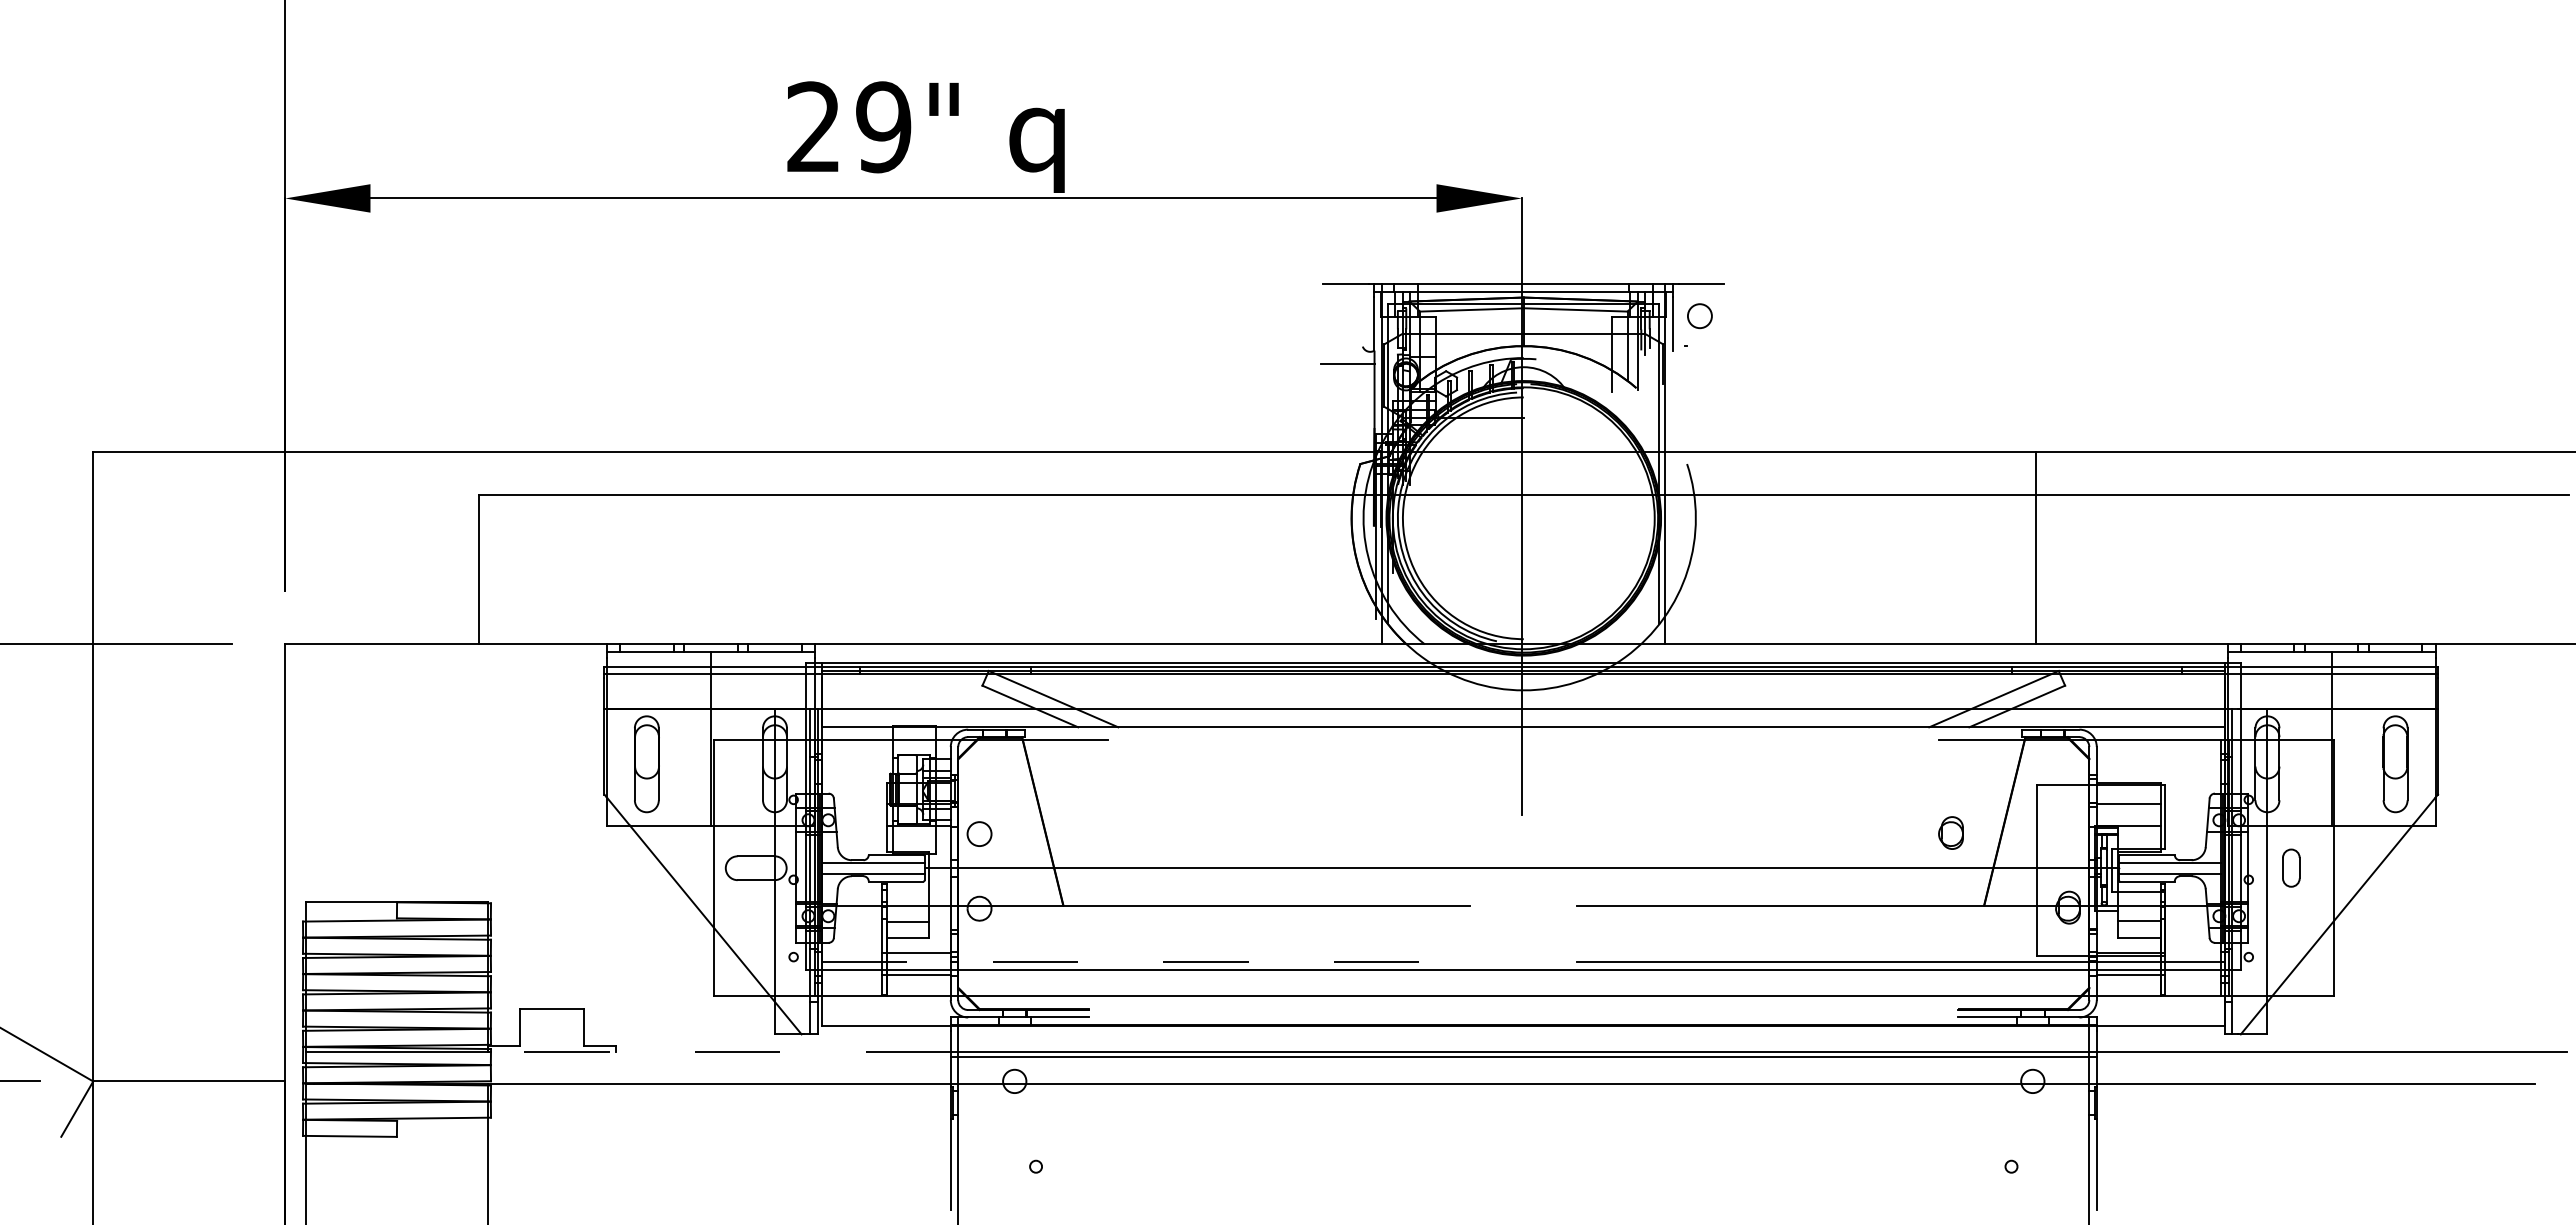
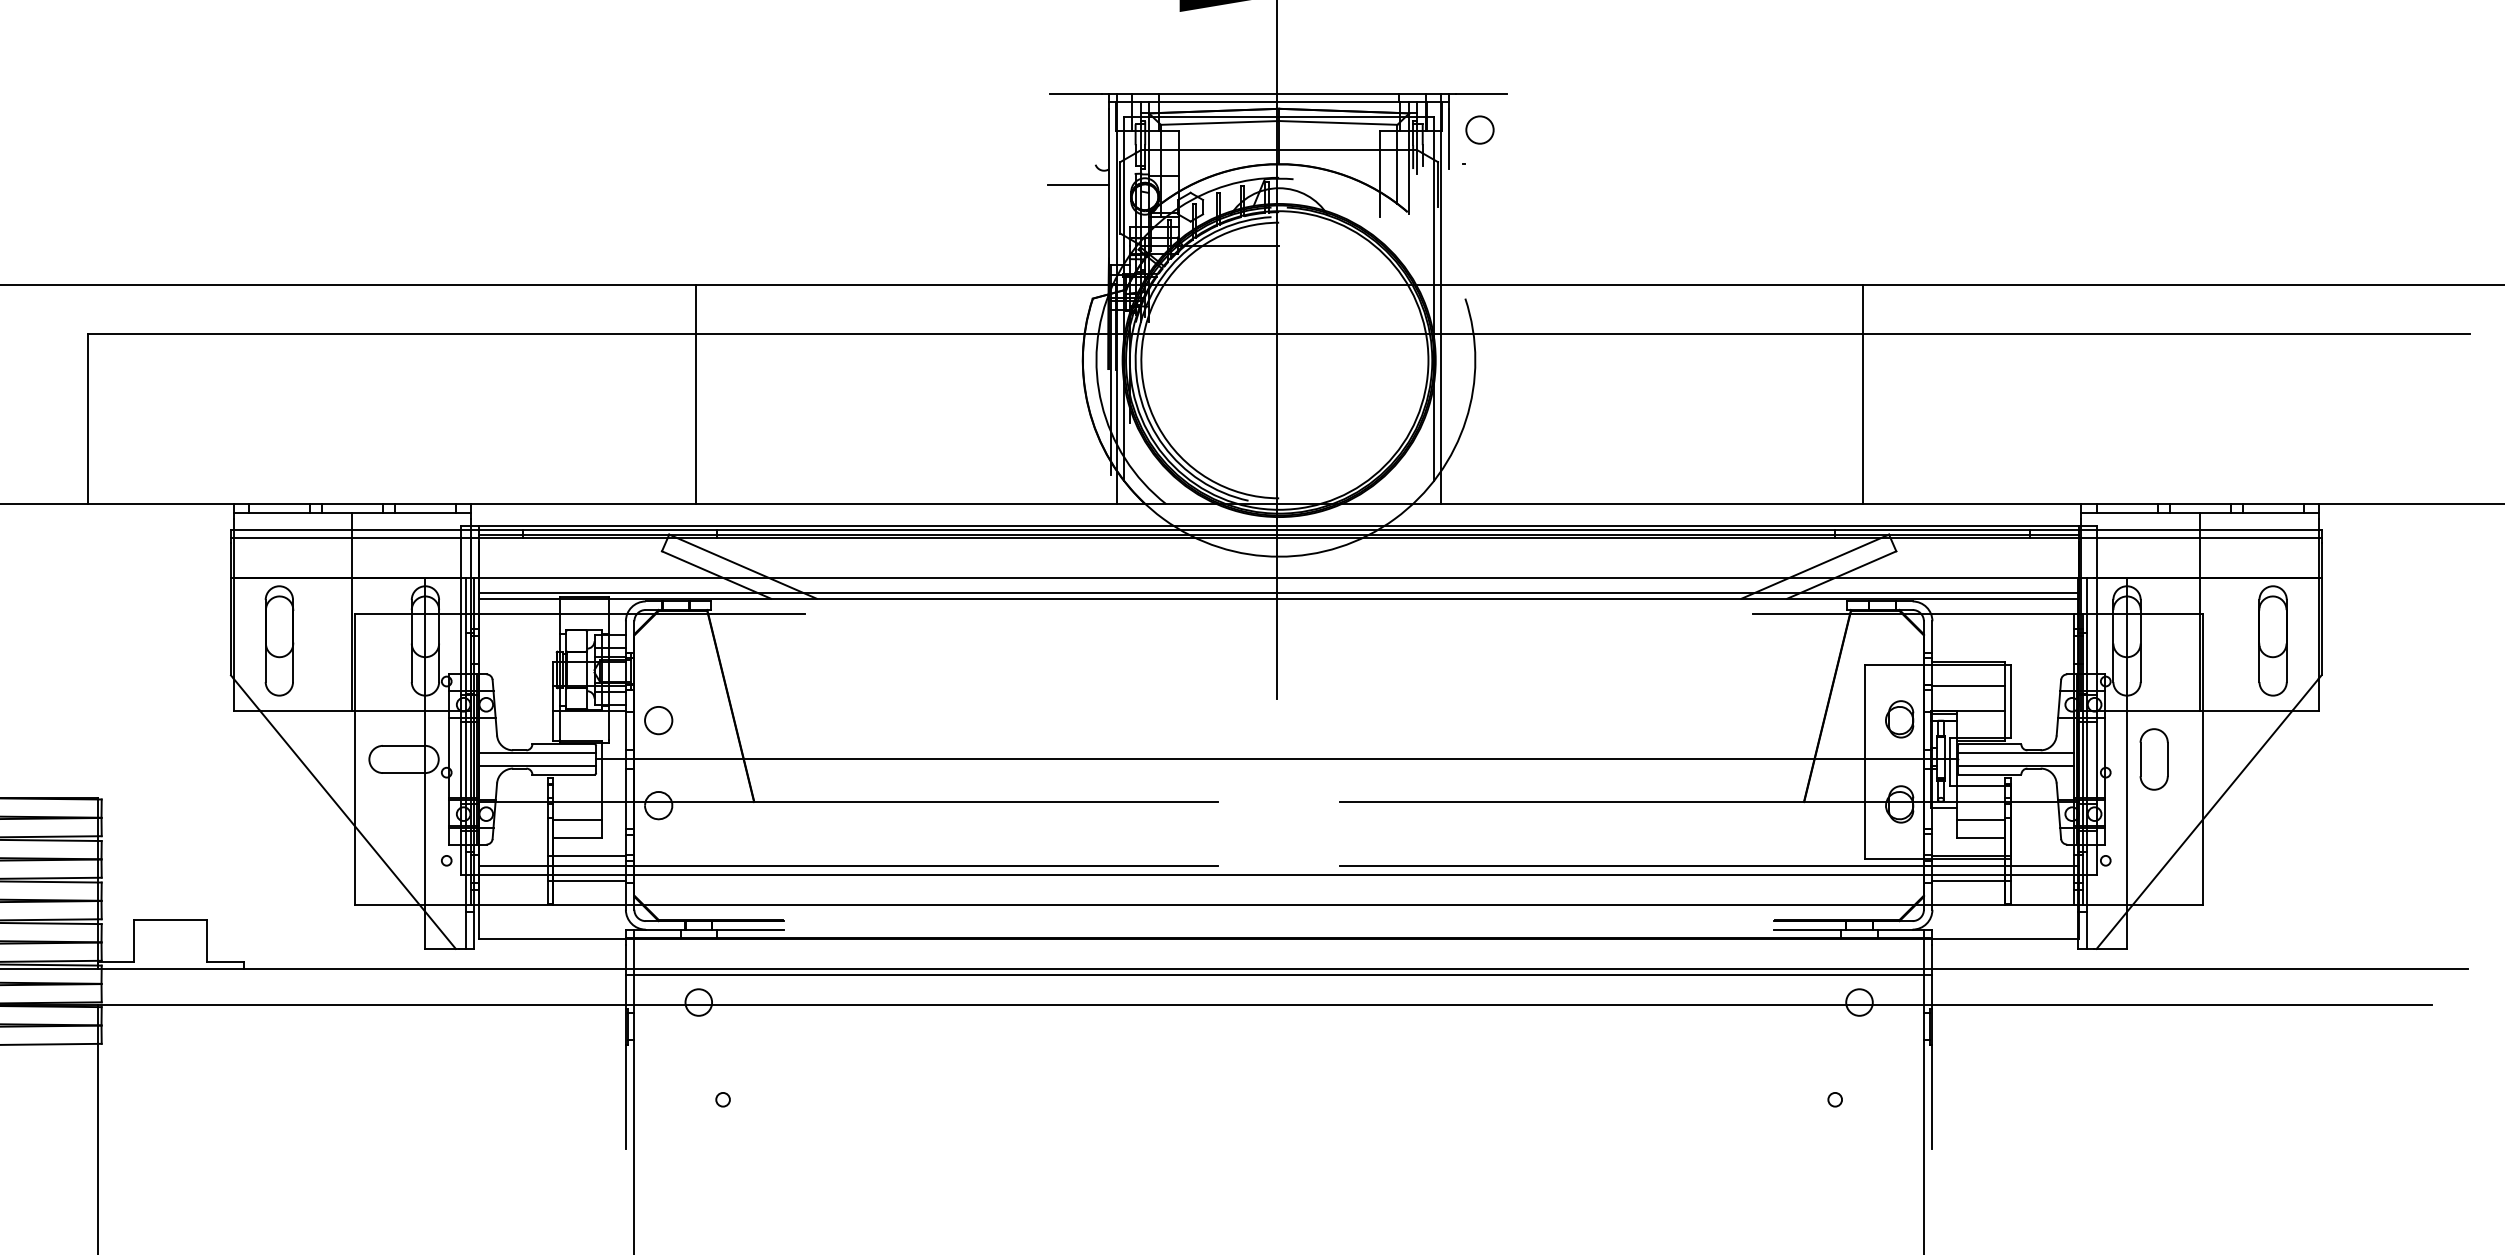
line: (1012, 548) -> (696, 394), added
line: (1523, 721) -> (1278, 592), added
part: (1950, 832) -> (1899, 718), moved
part: (2291, 867) -> (2154, 758), size x1.43
line: (1146, 961) -> (849, 865), dashed -> solid
line: (720, 1051) -> (363, 968), dashed -> solid

